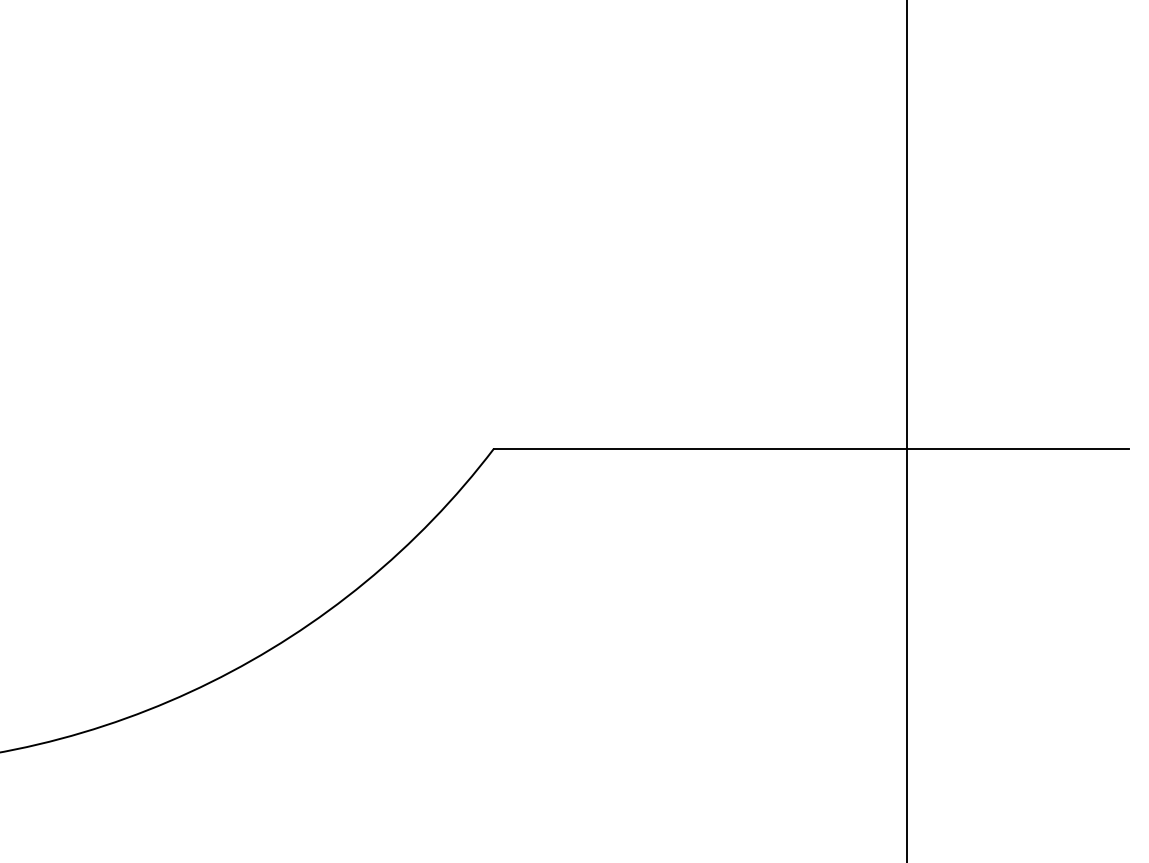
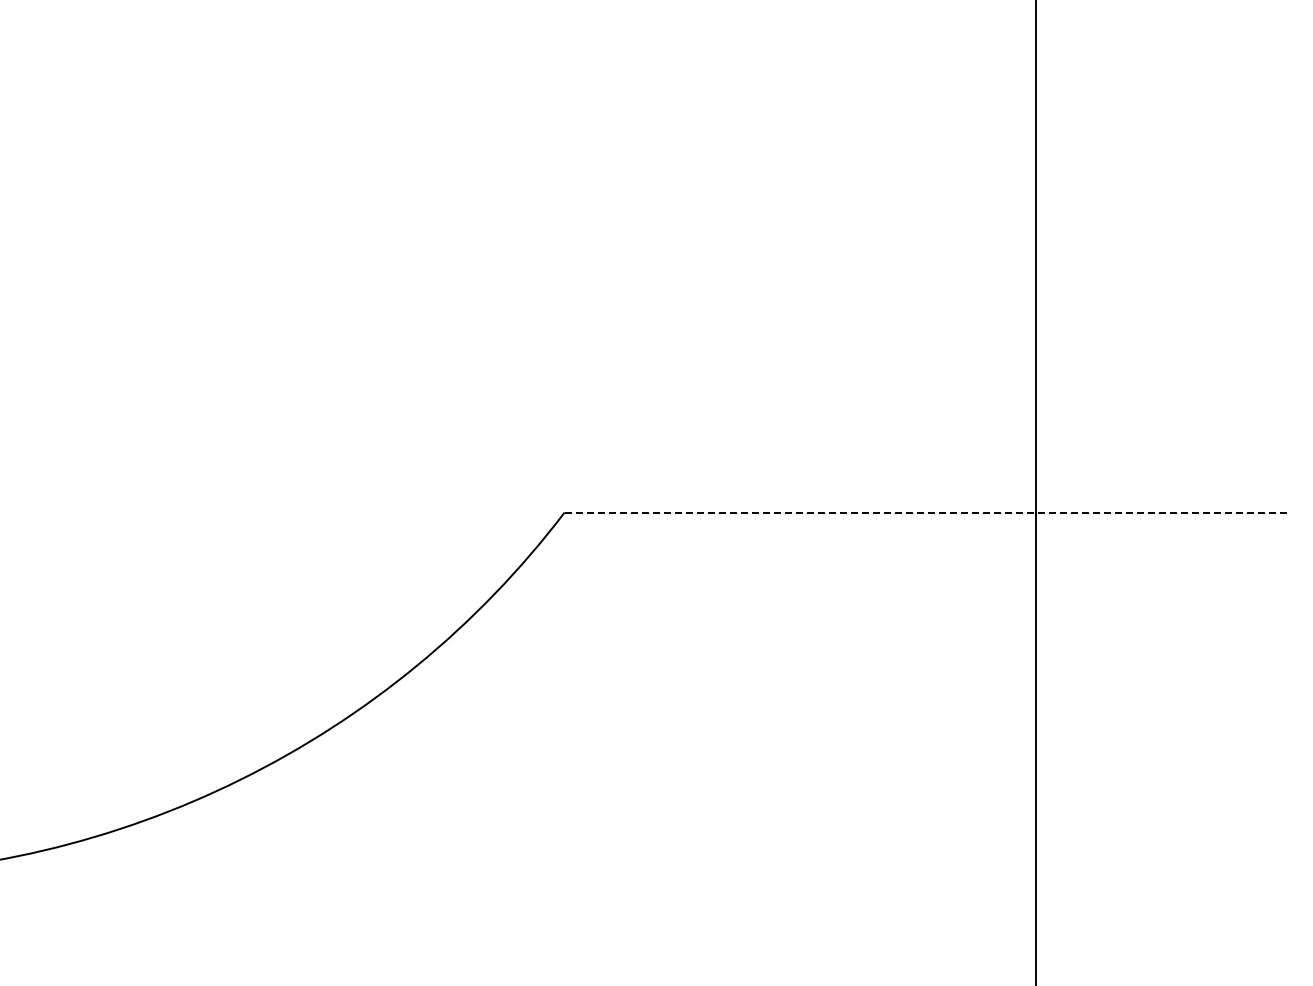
line: (811, 448) -> (927, 512), solid -> dashed

